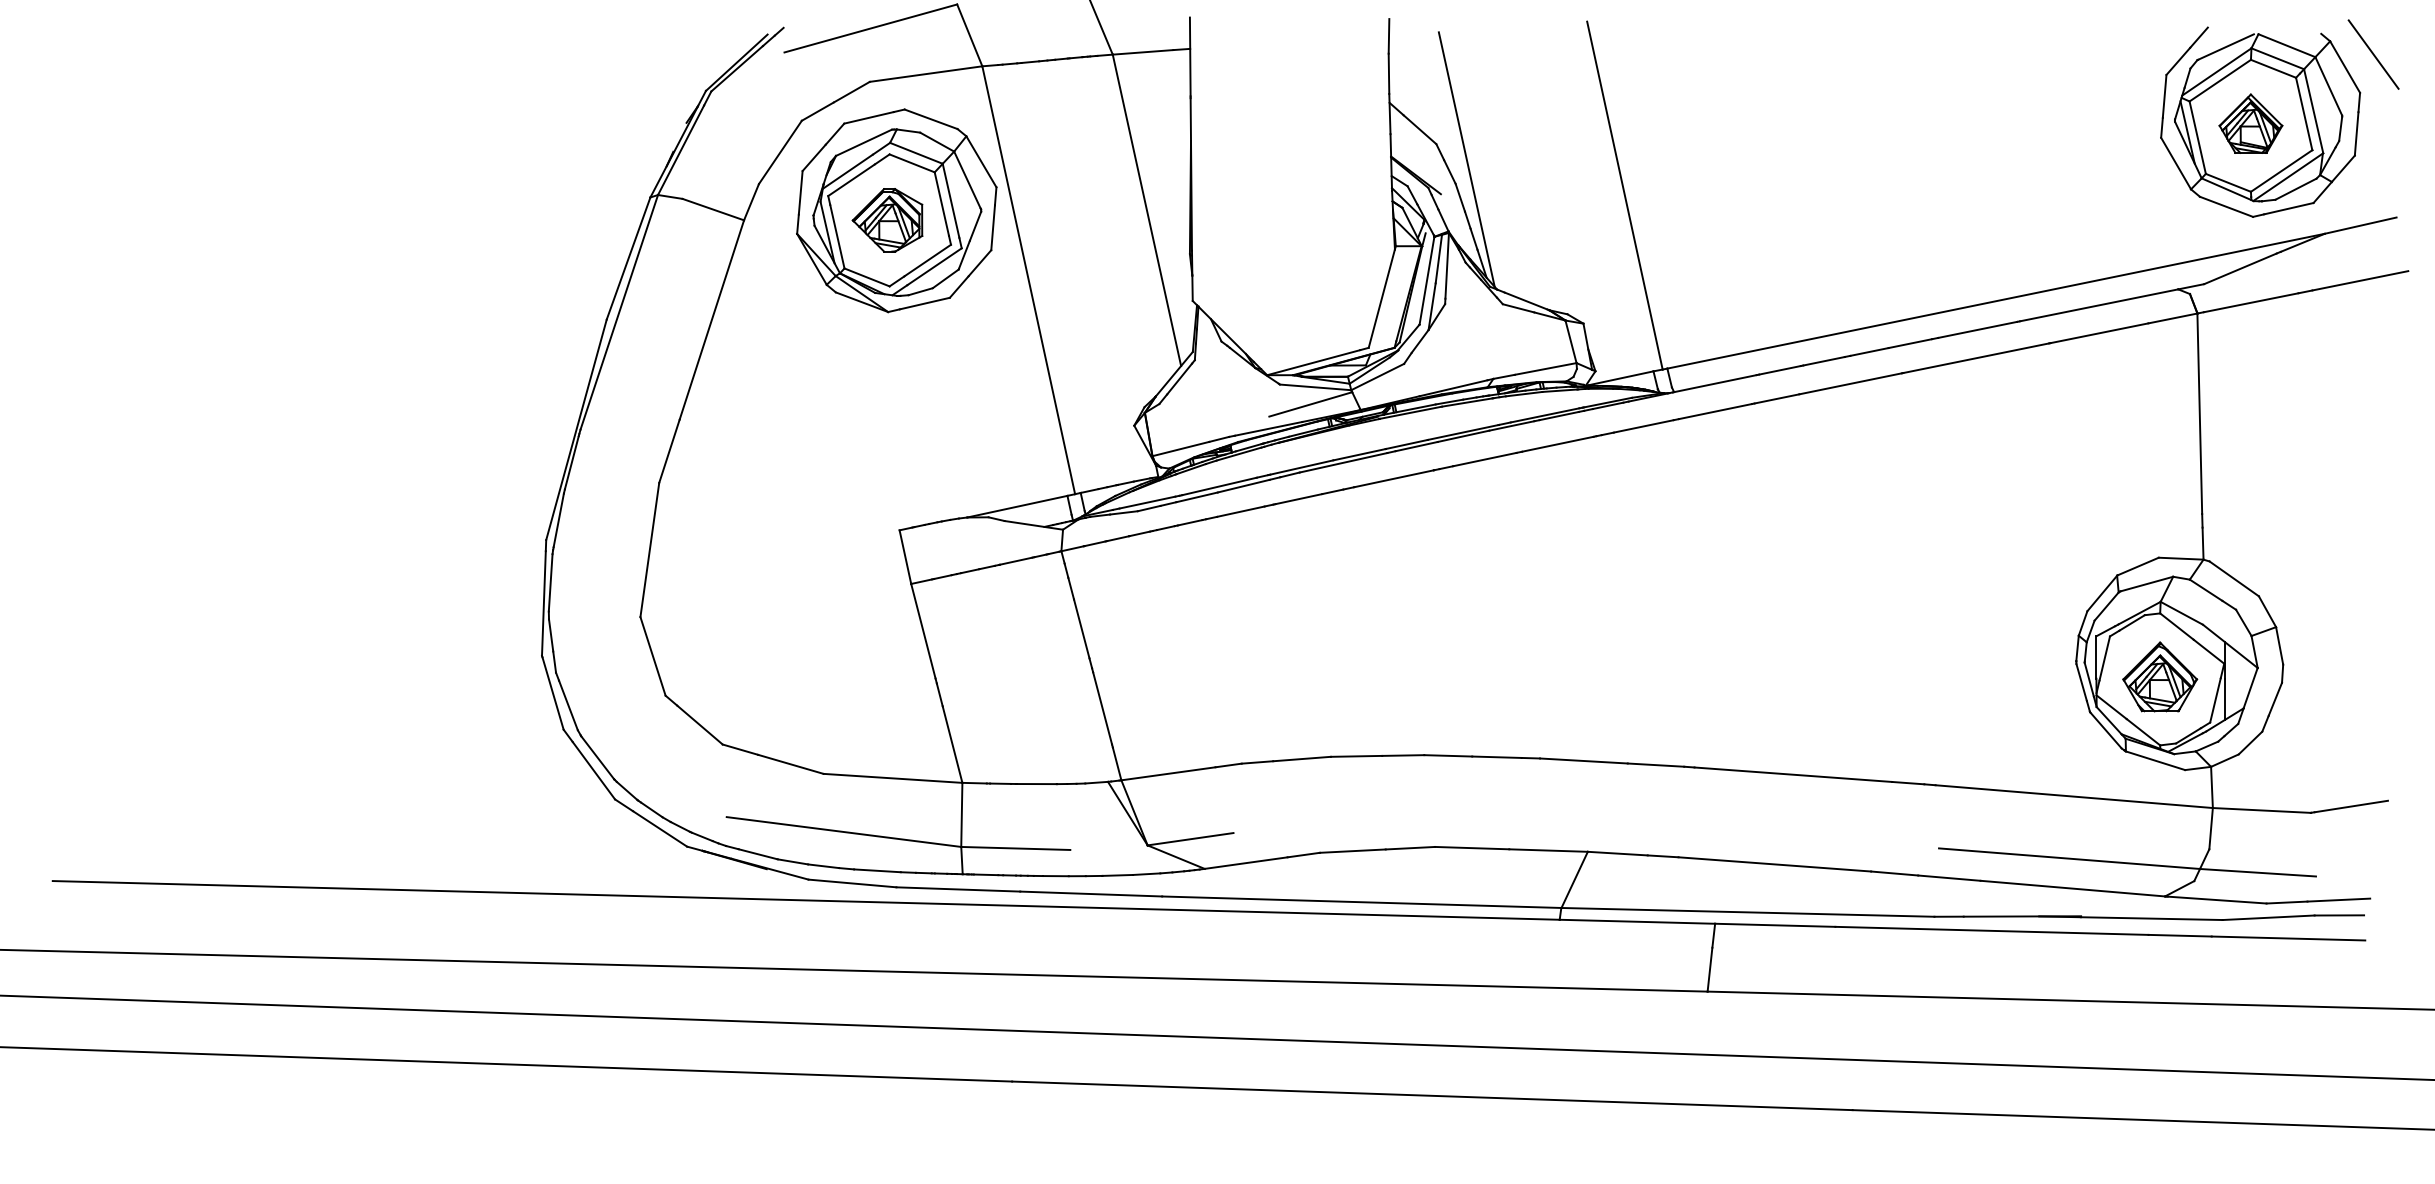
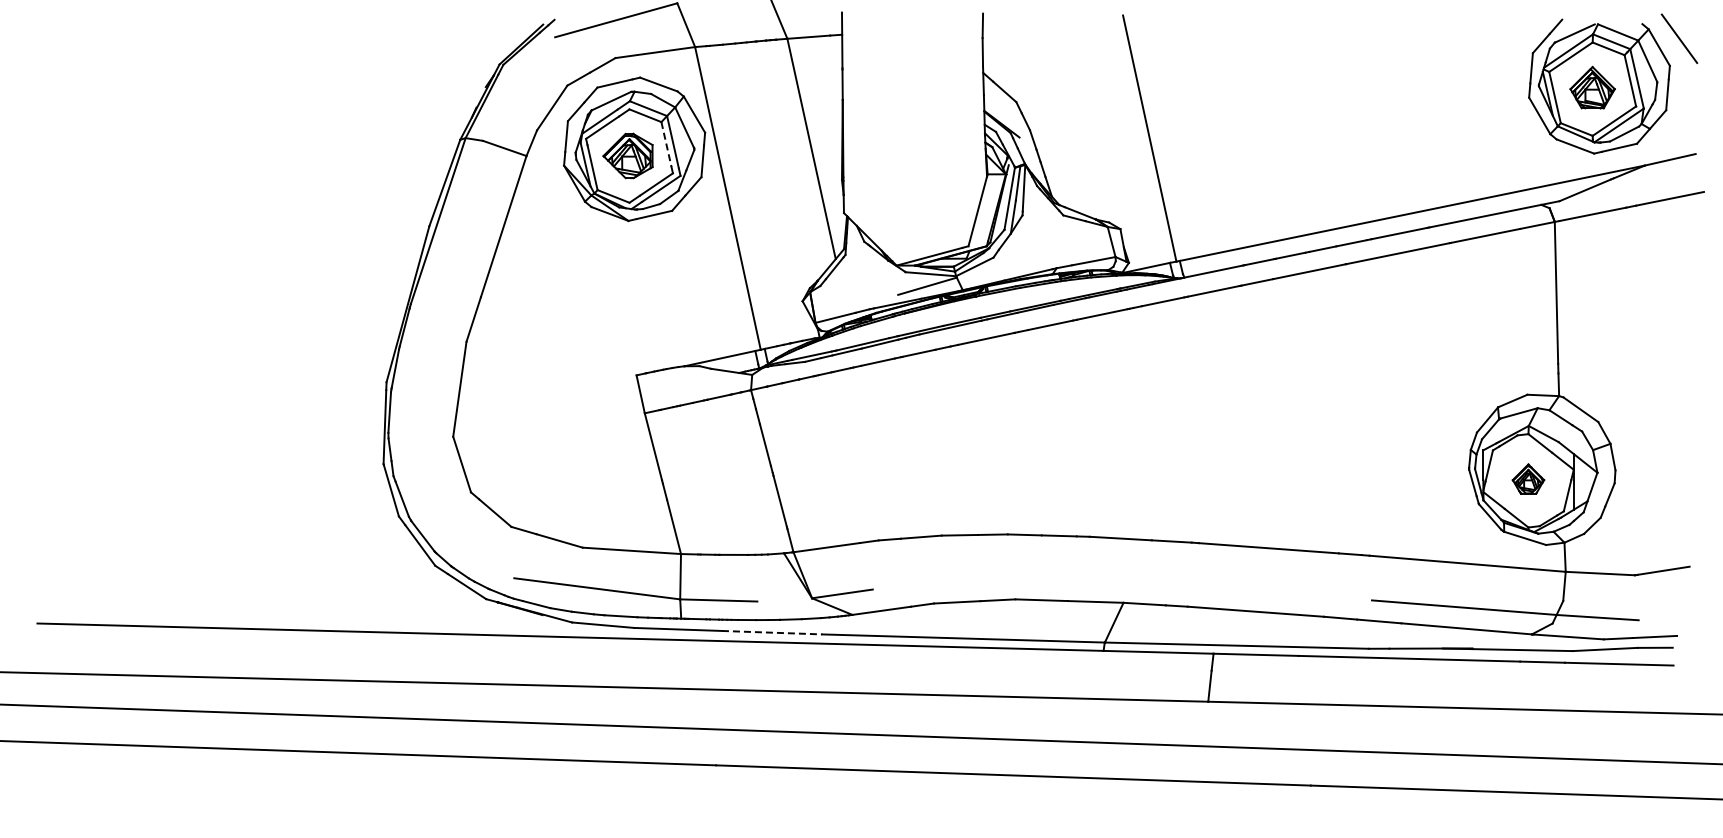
line: (1466, 160) -> (1037, 113), removed
line: (941, 205) -> (666, 145), solid -> dashed
part: (2160, 676) -> (1528, 478), size x0.6
line: (1091, 893) -> (772, 632), solid -> dashed

